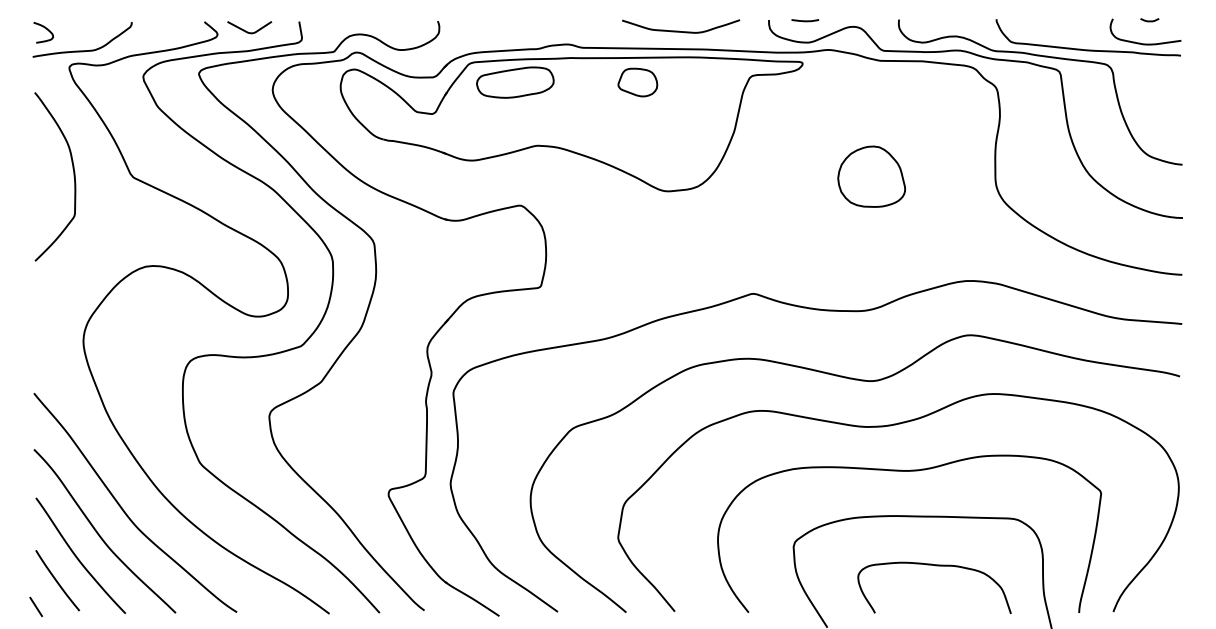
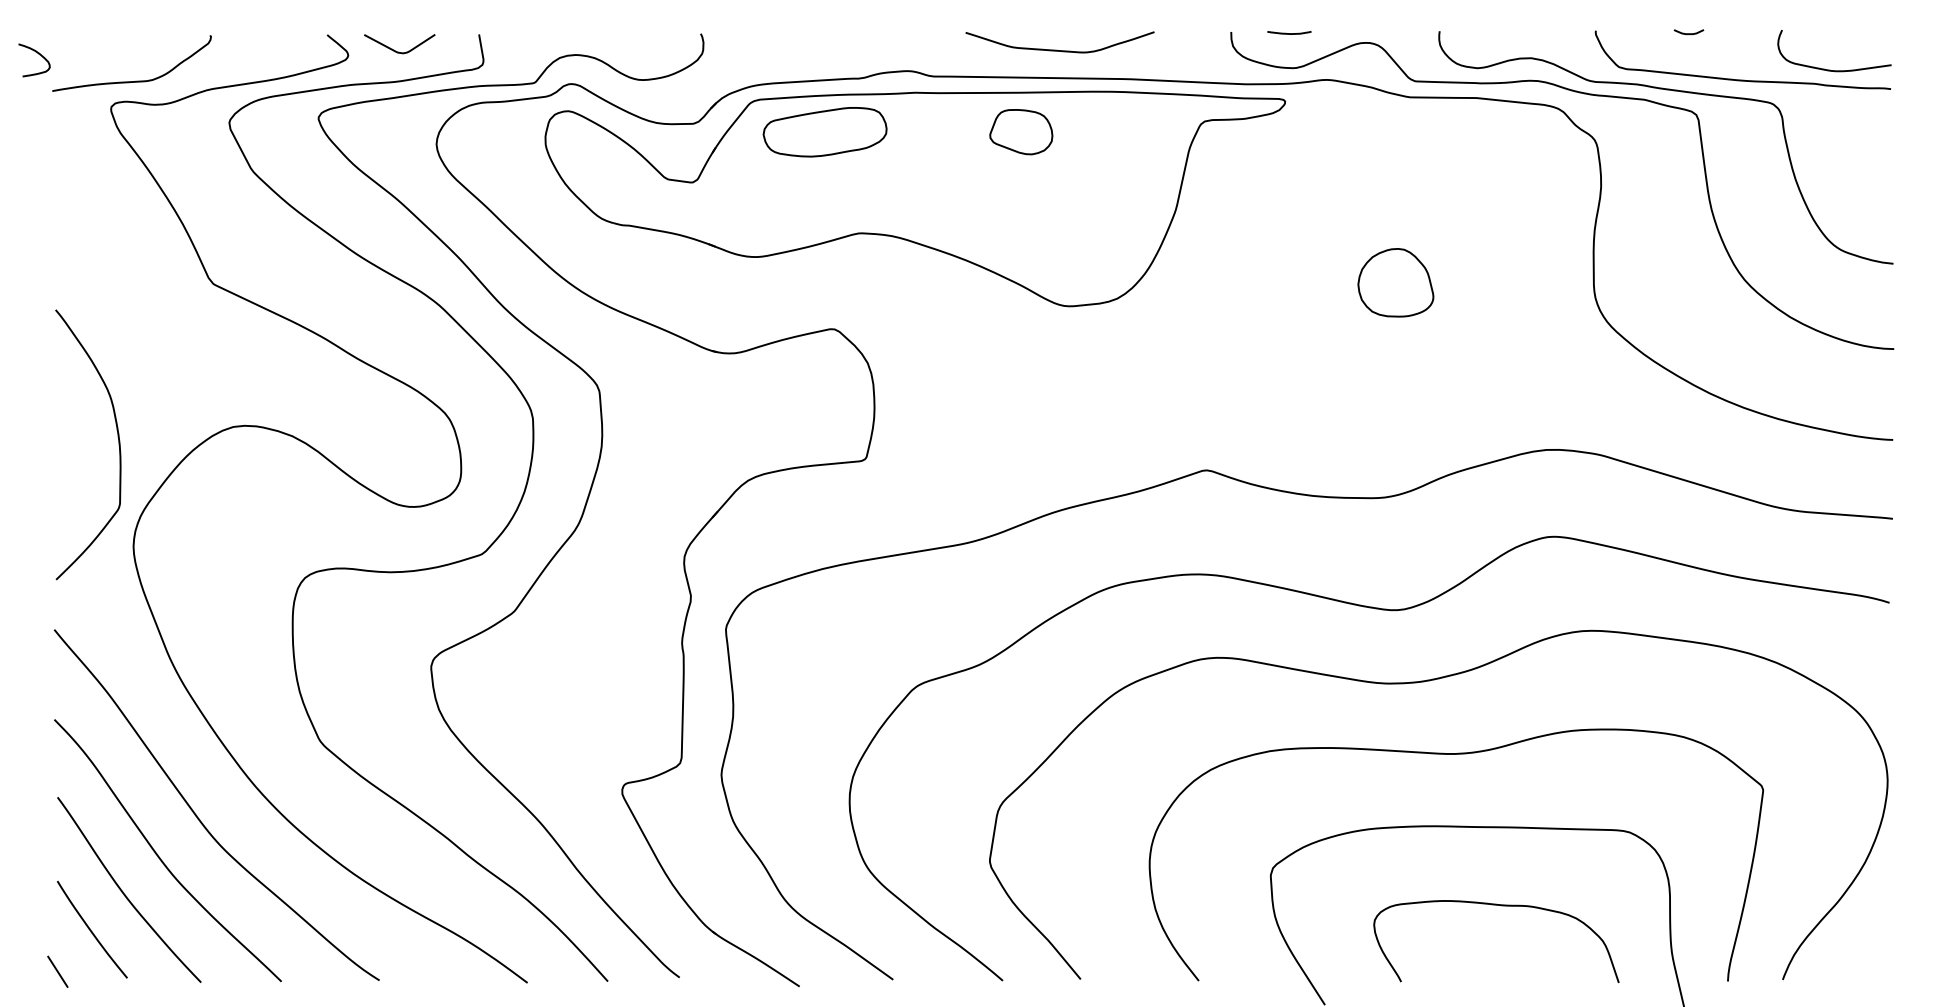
curve: (1149, 20) -> (1688, 32), moved
curve: (44, 28) -> (35, 53), moved
curve: (679, 30) -> (1057, 48), moved
curve: (73, 176) -> (117, 444), moved
part: (871, 176) -> (1395, 282), size x0.7

